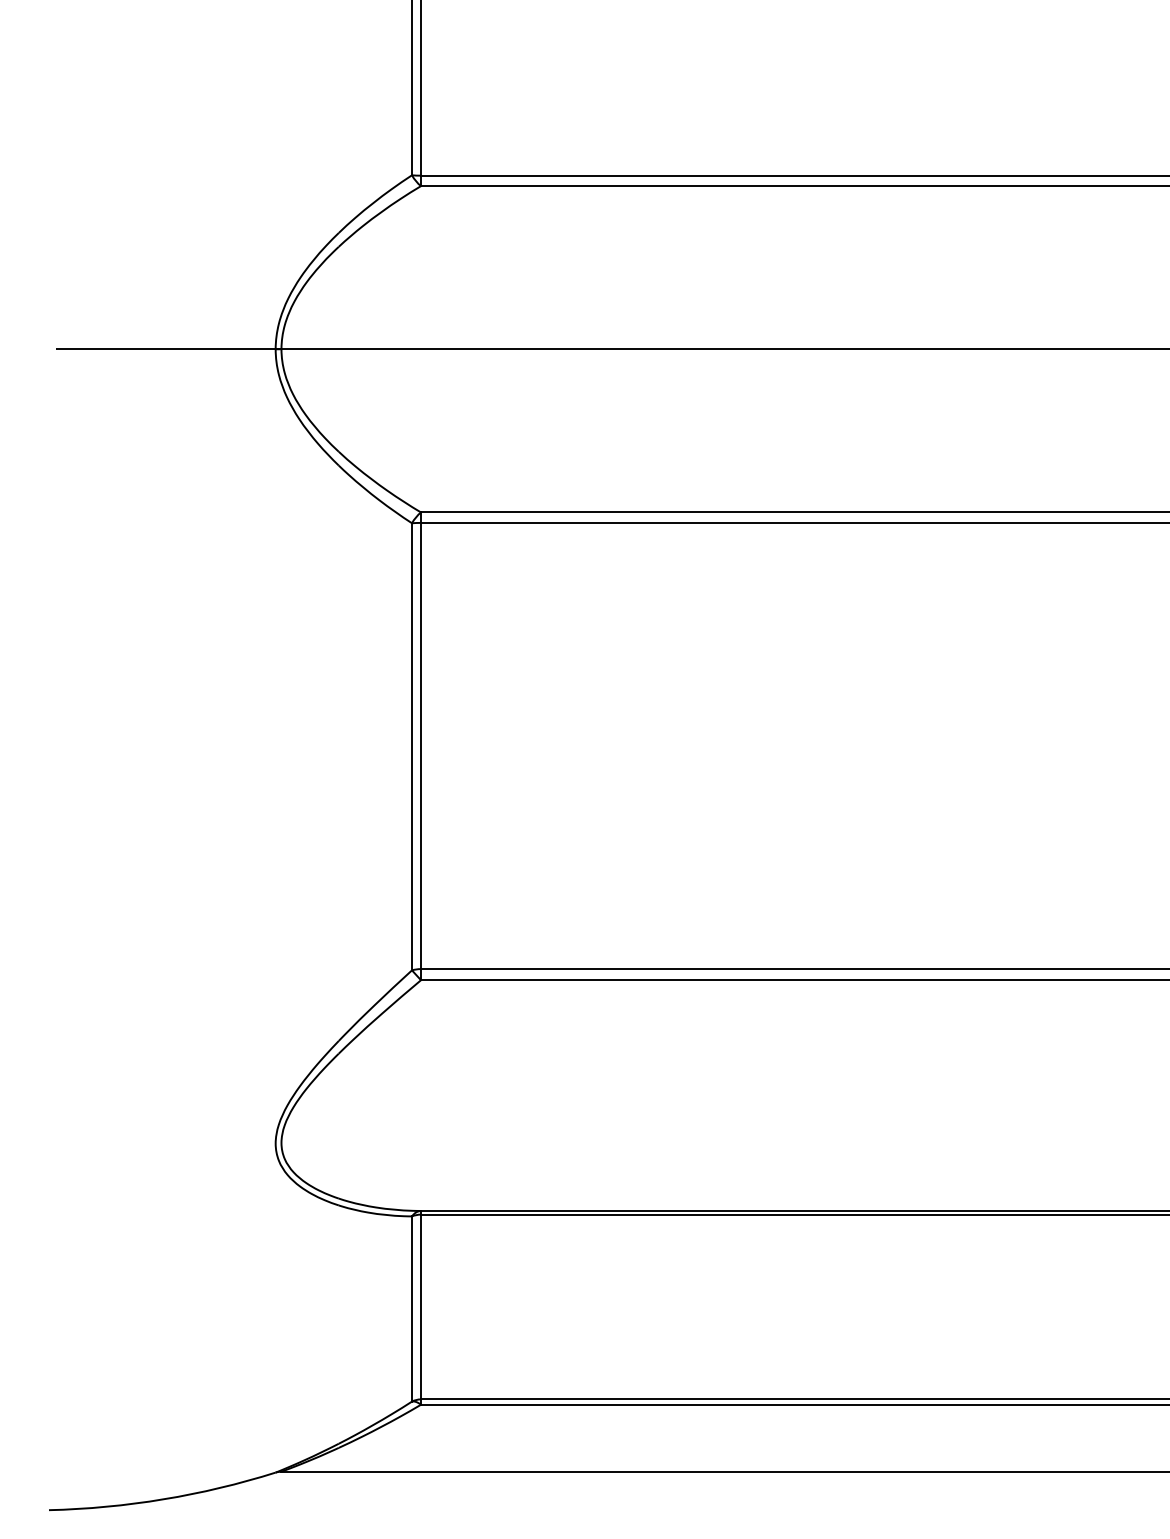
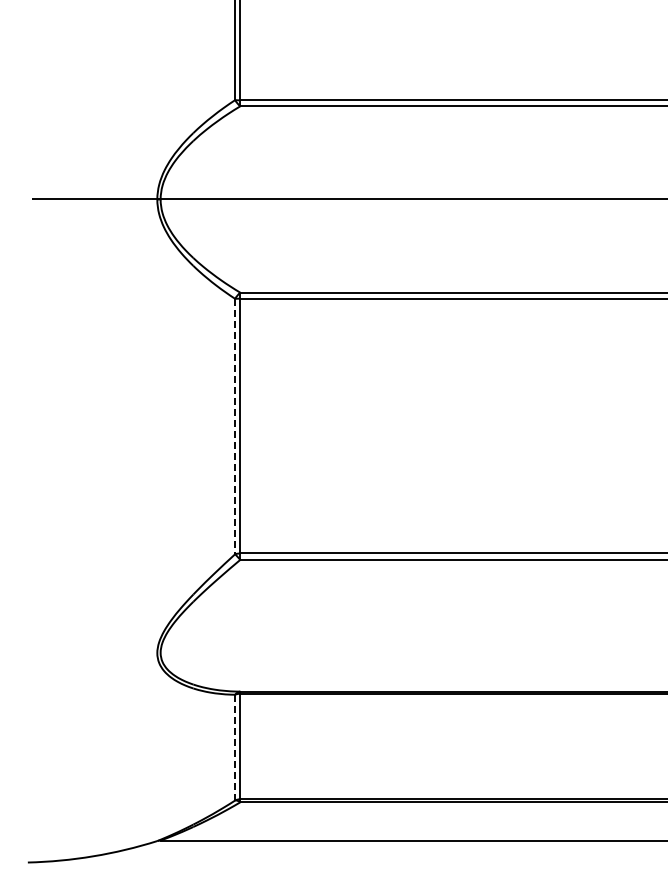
line: (412, 746) -> (235, 426), solid -> dashed
line: (412, 1308) -> (235, 747), solid -> dashed

